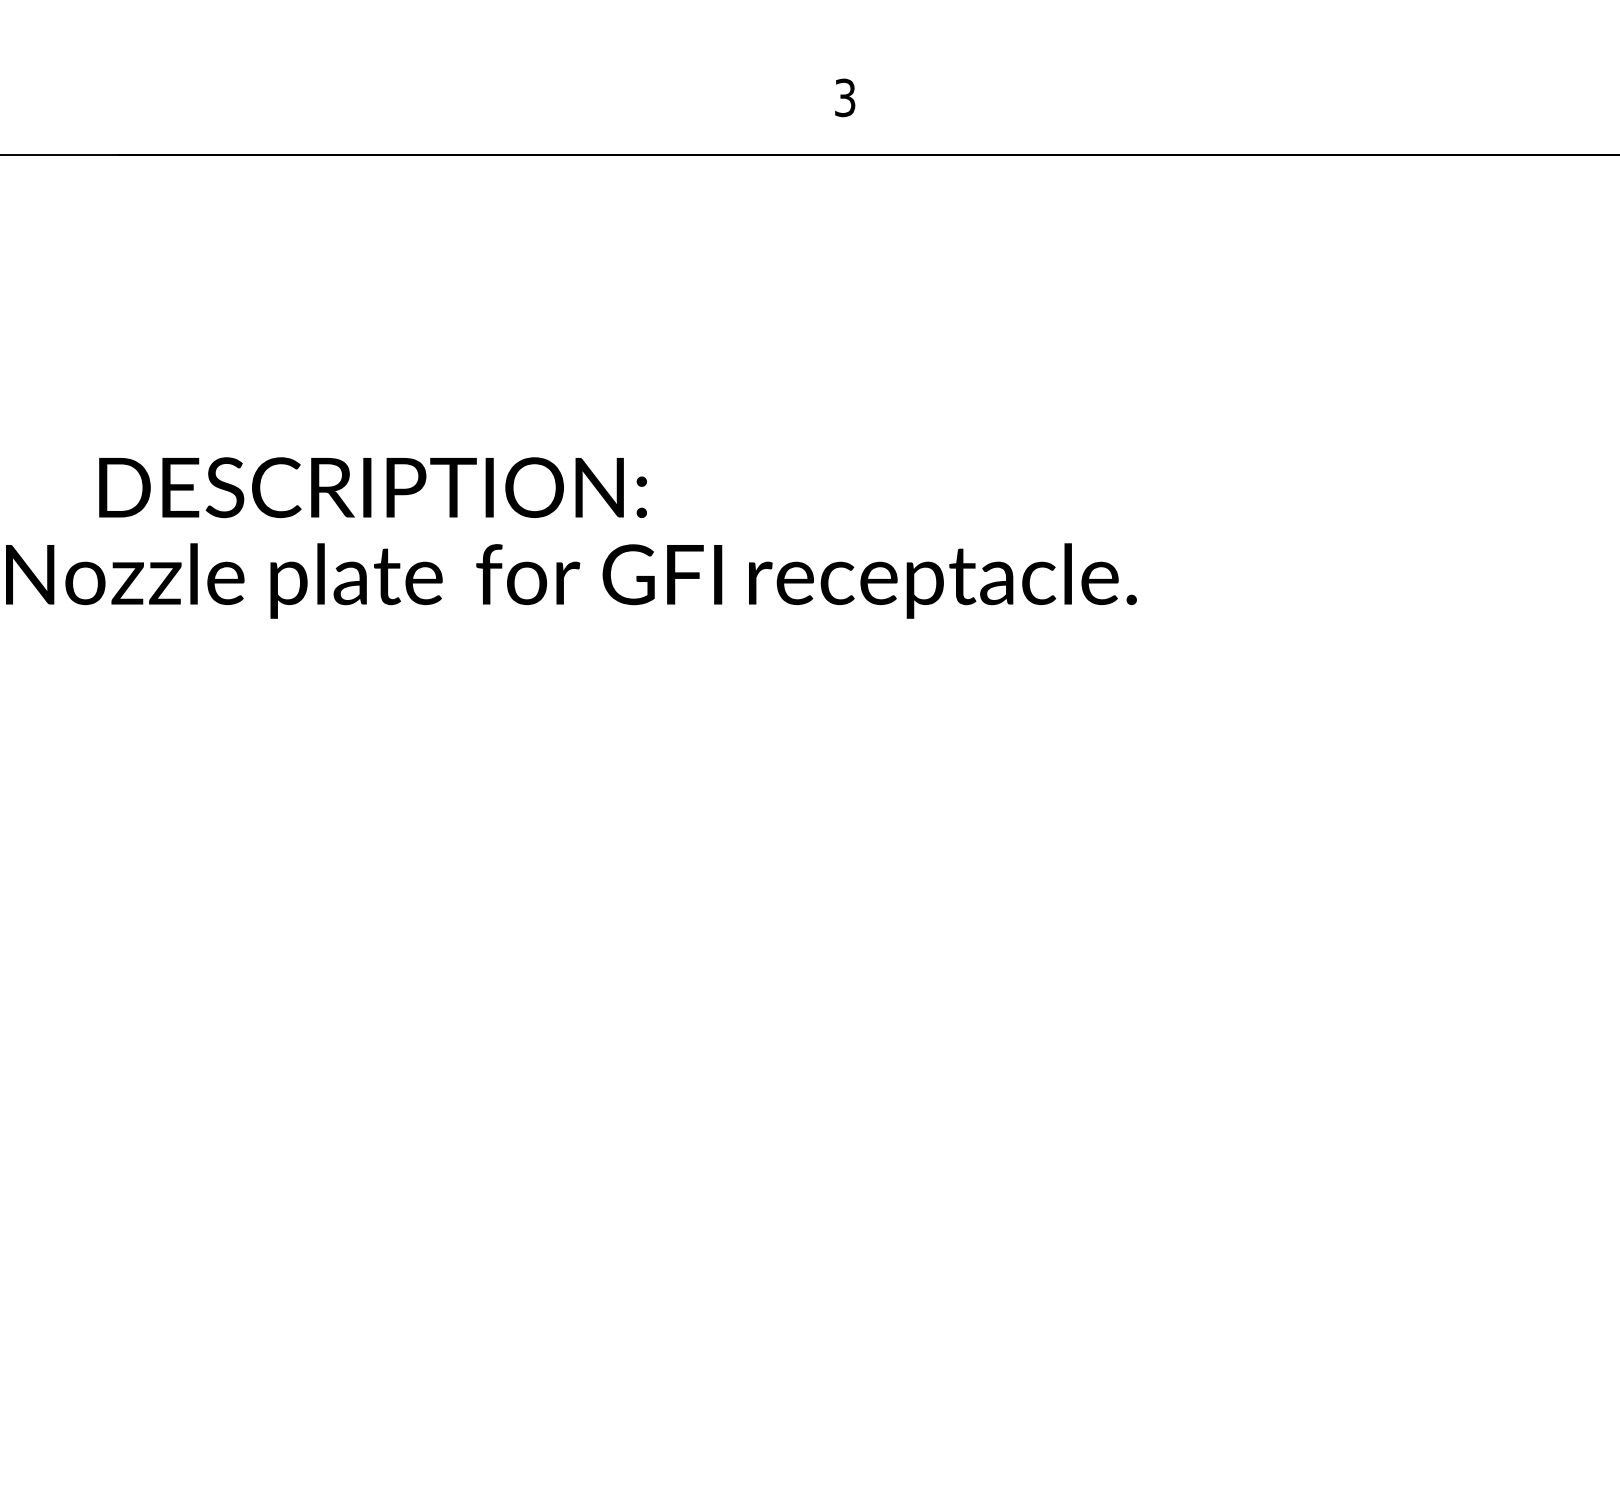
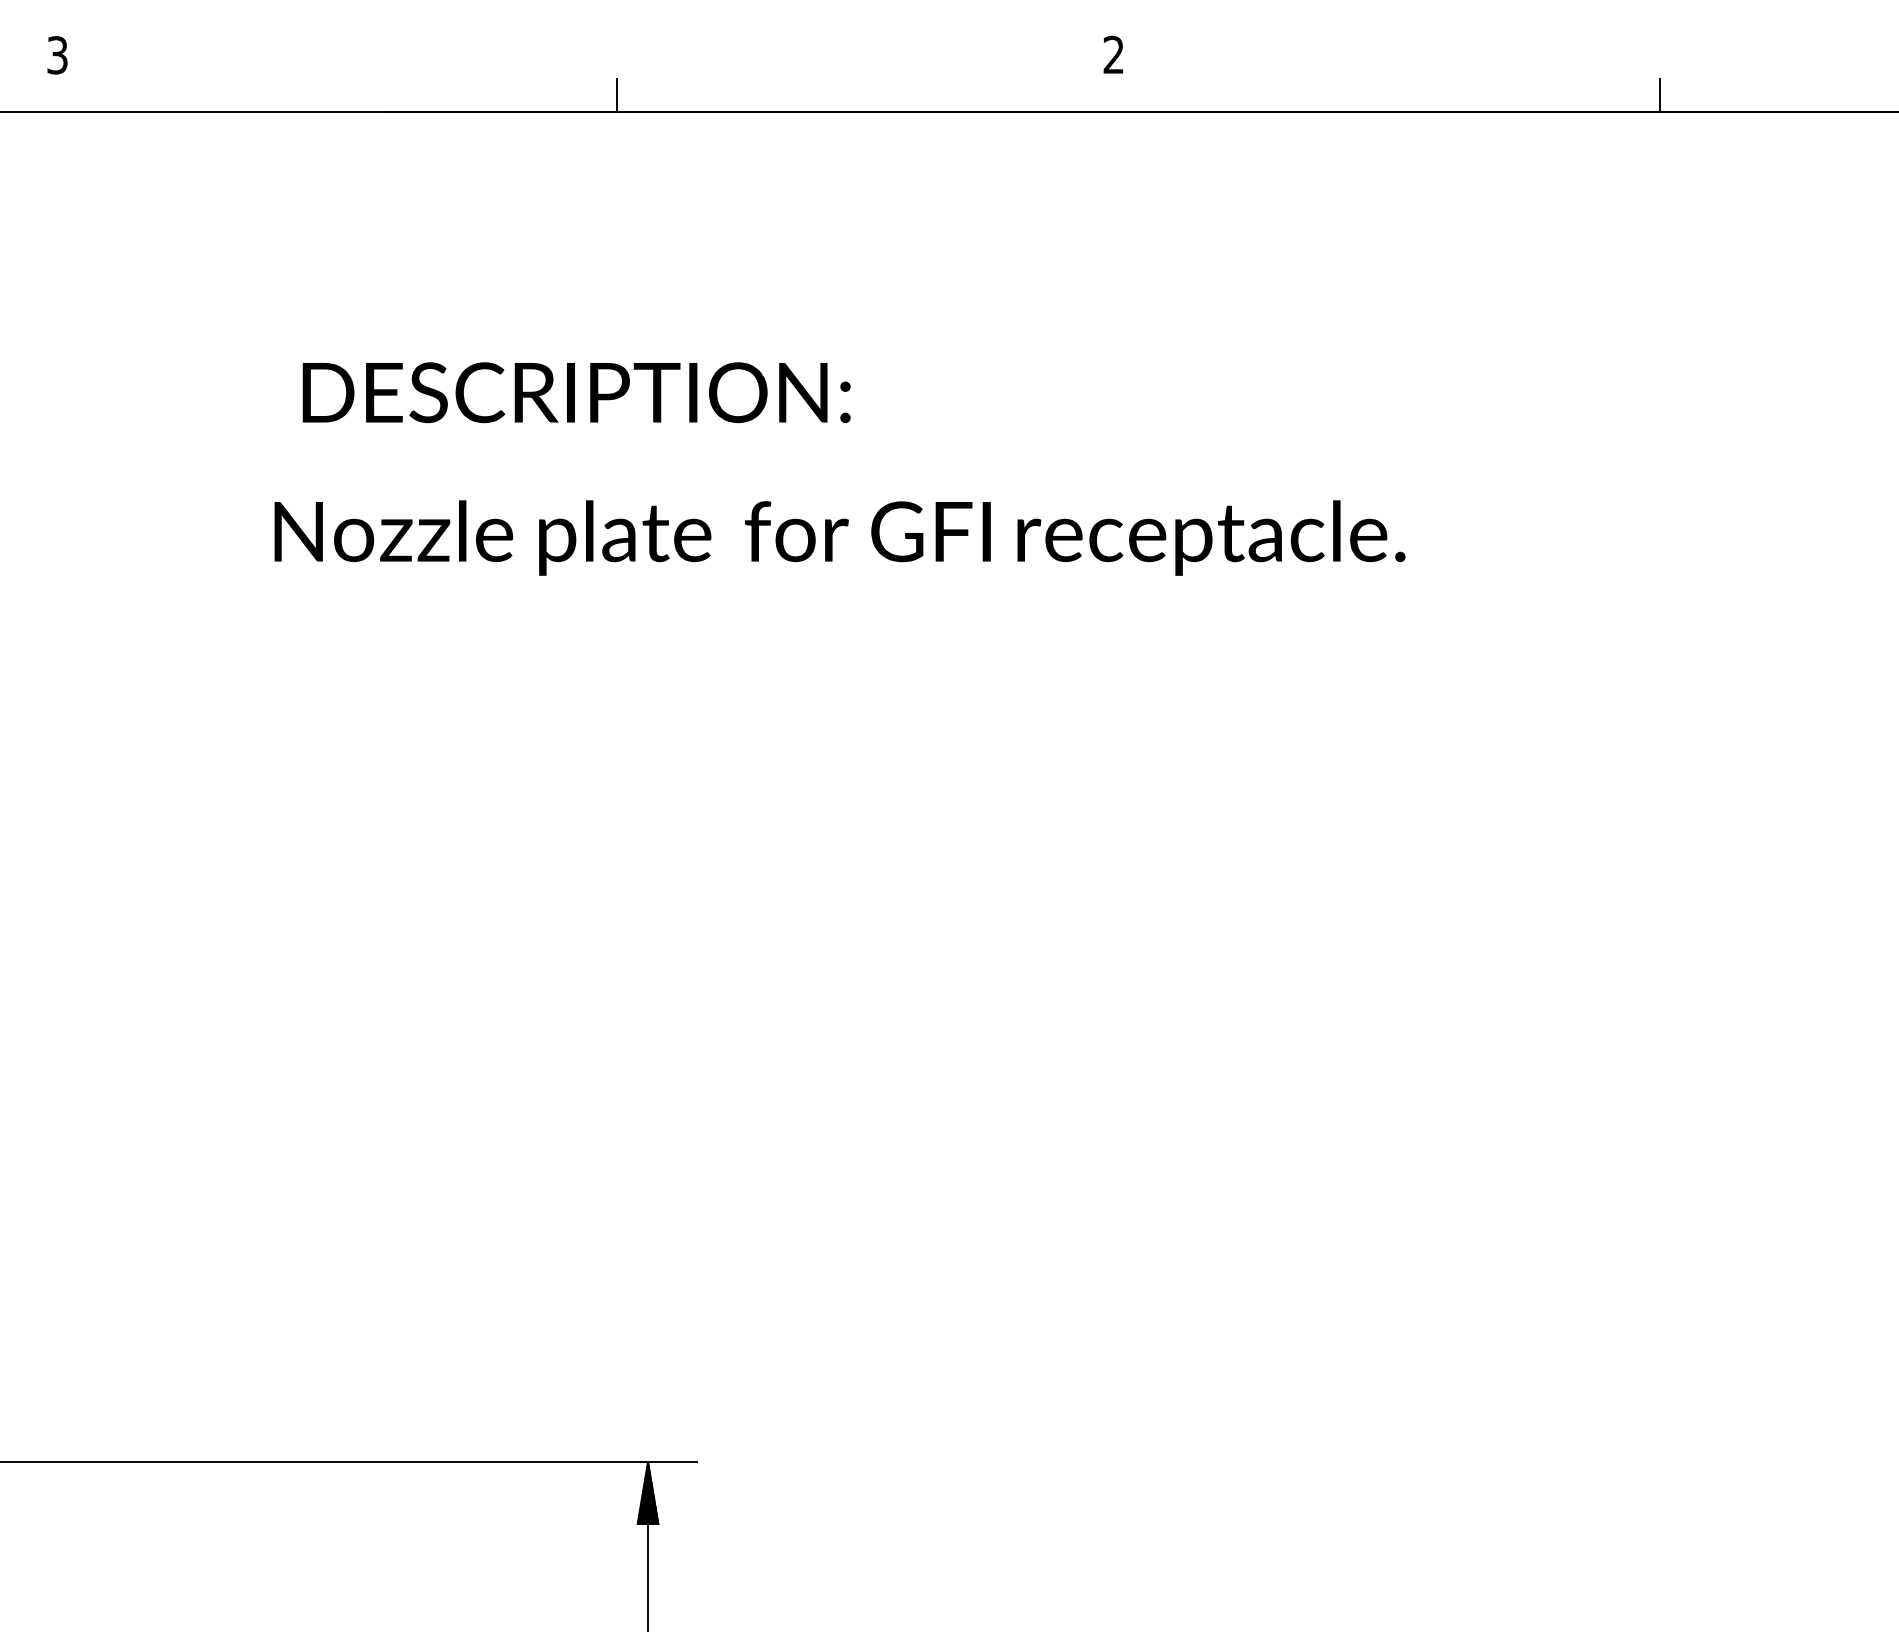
text: (844, 98) -> (1113, 55), 3 -> 2
line: (348, 138) -> (617, 95), added
line: (1391, 138) -> (1660, 95), added
text: (372, 487) -> (576, 392), moved

